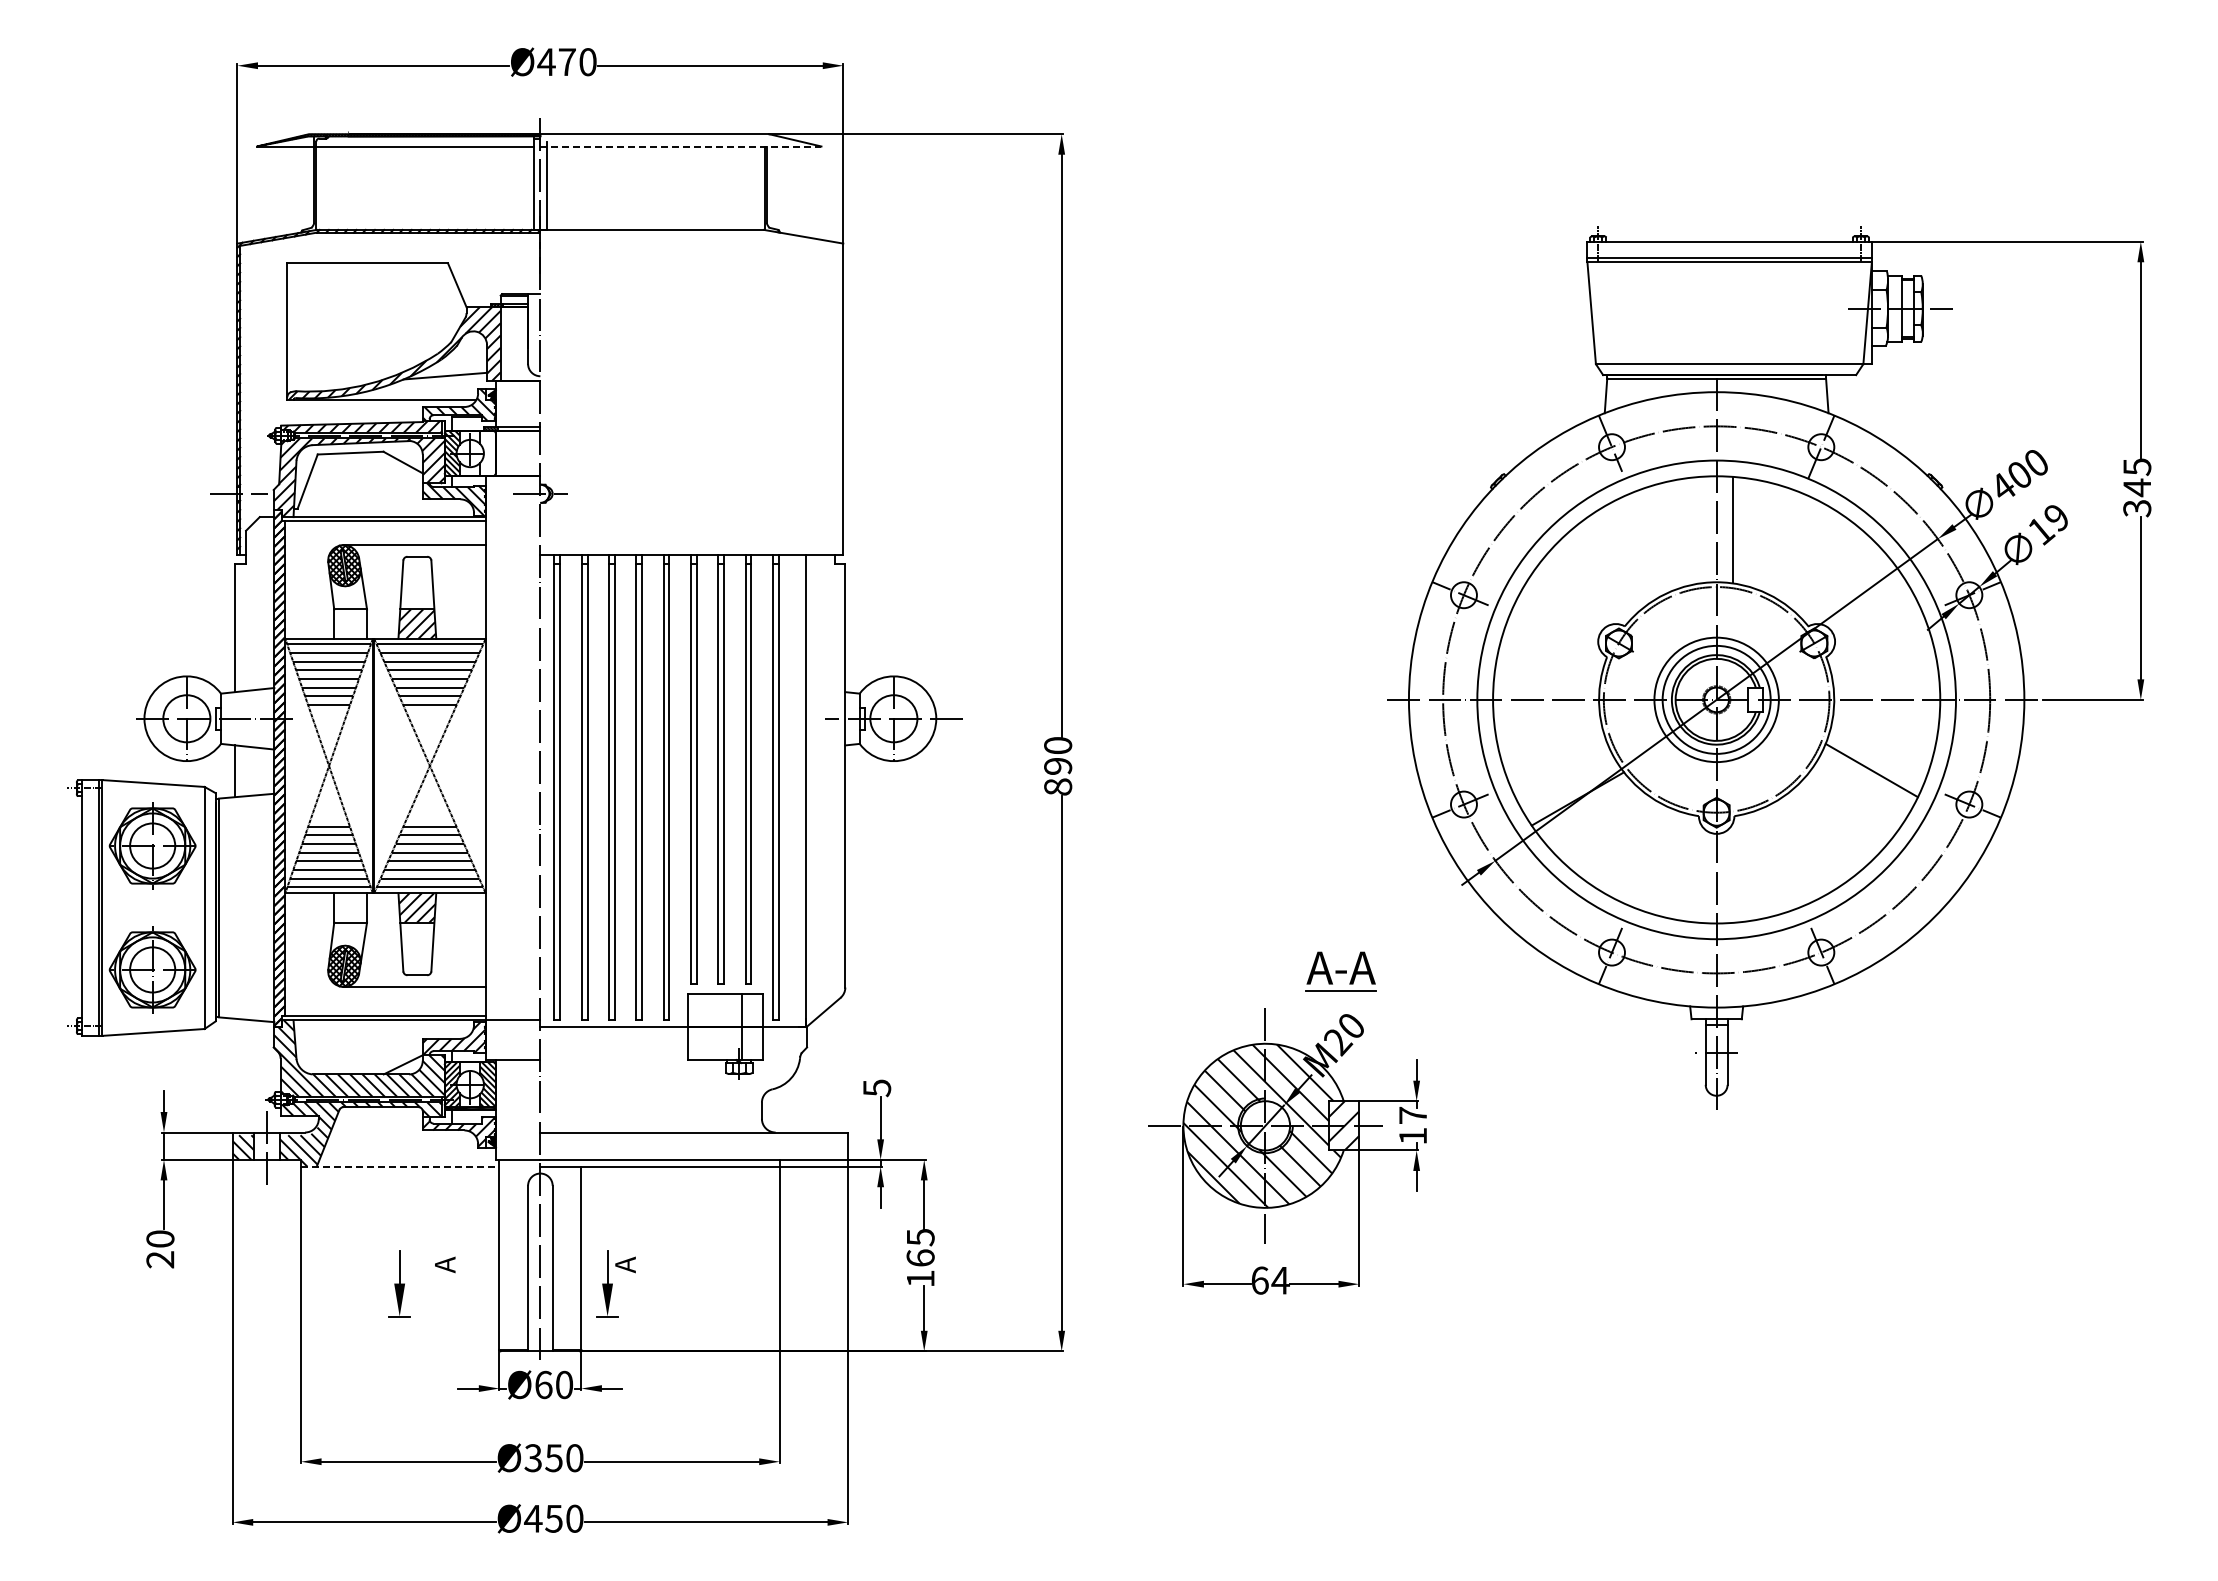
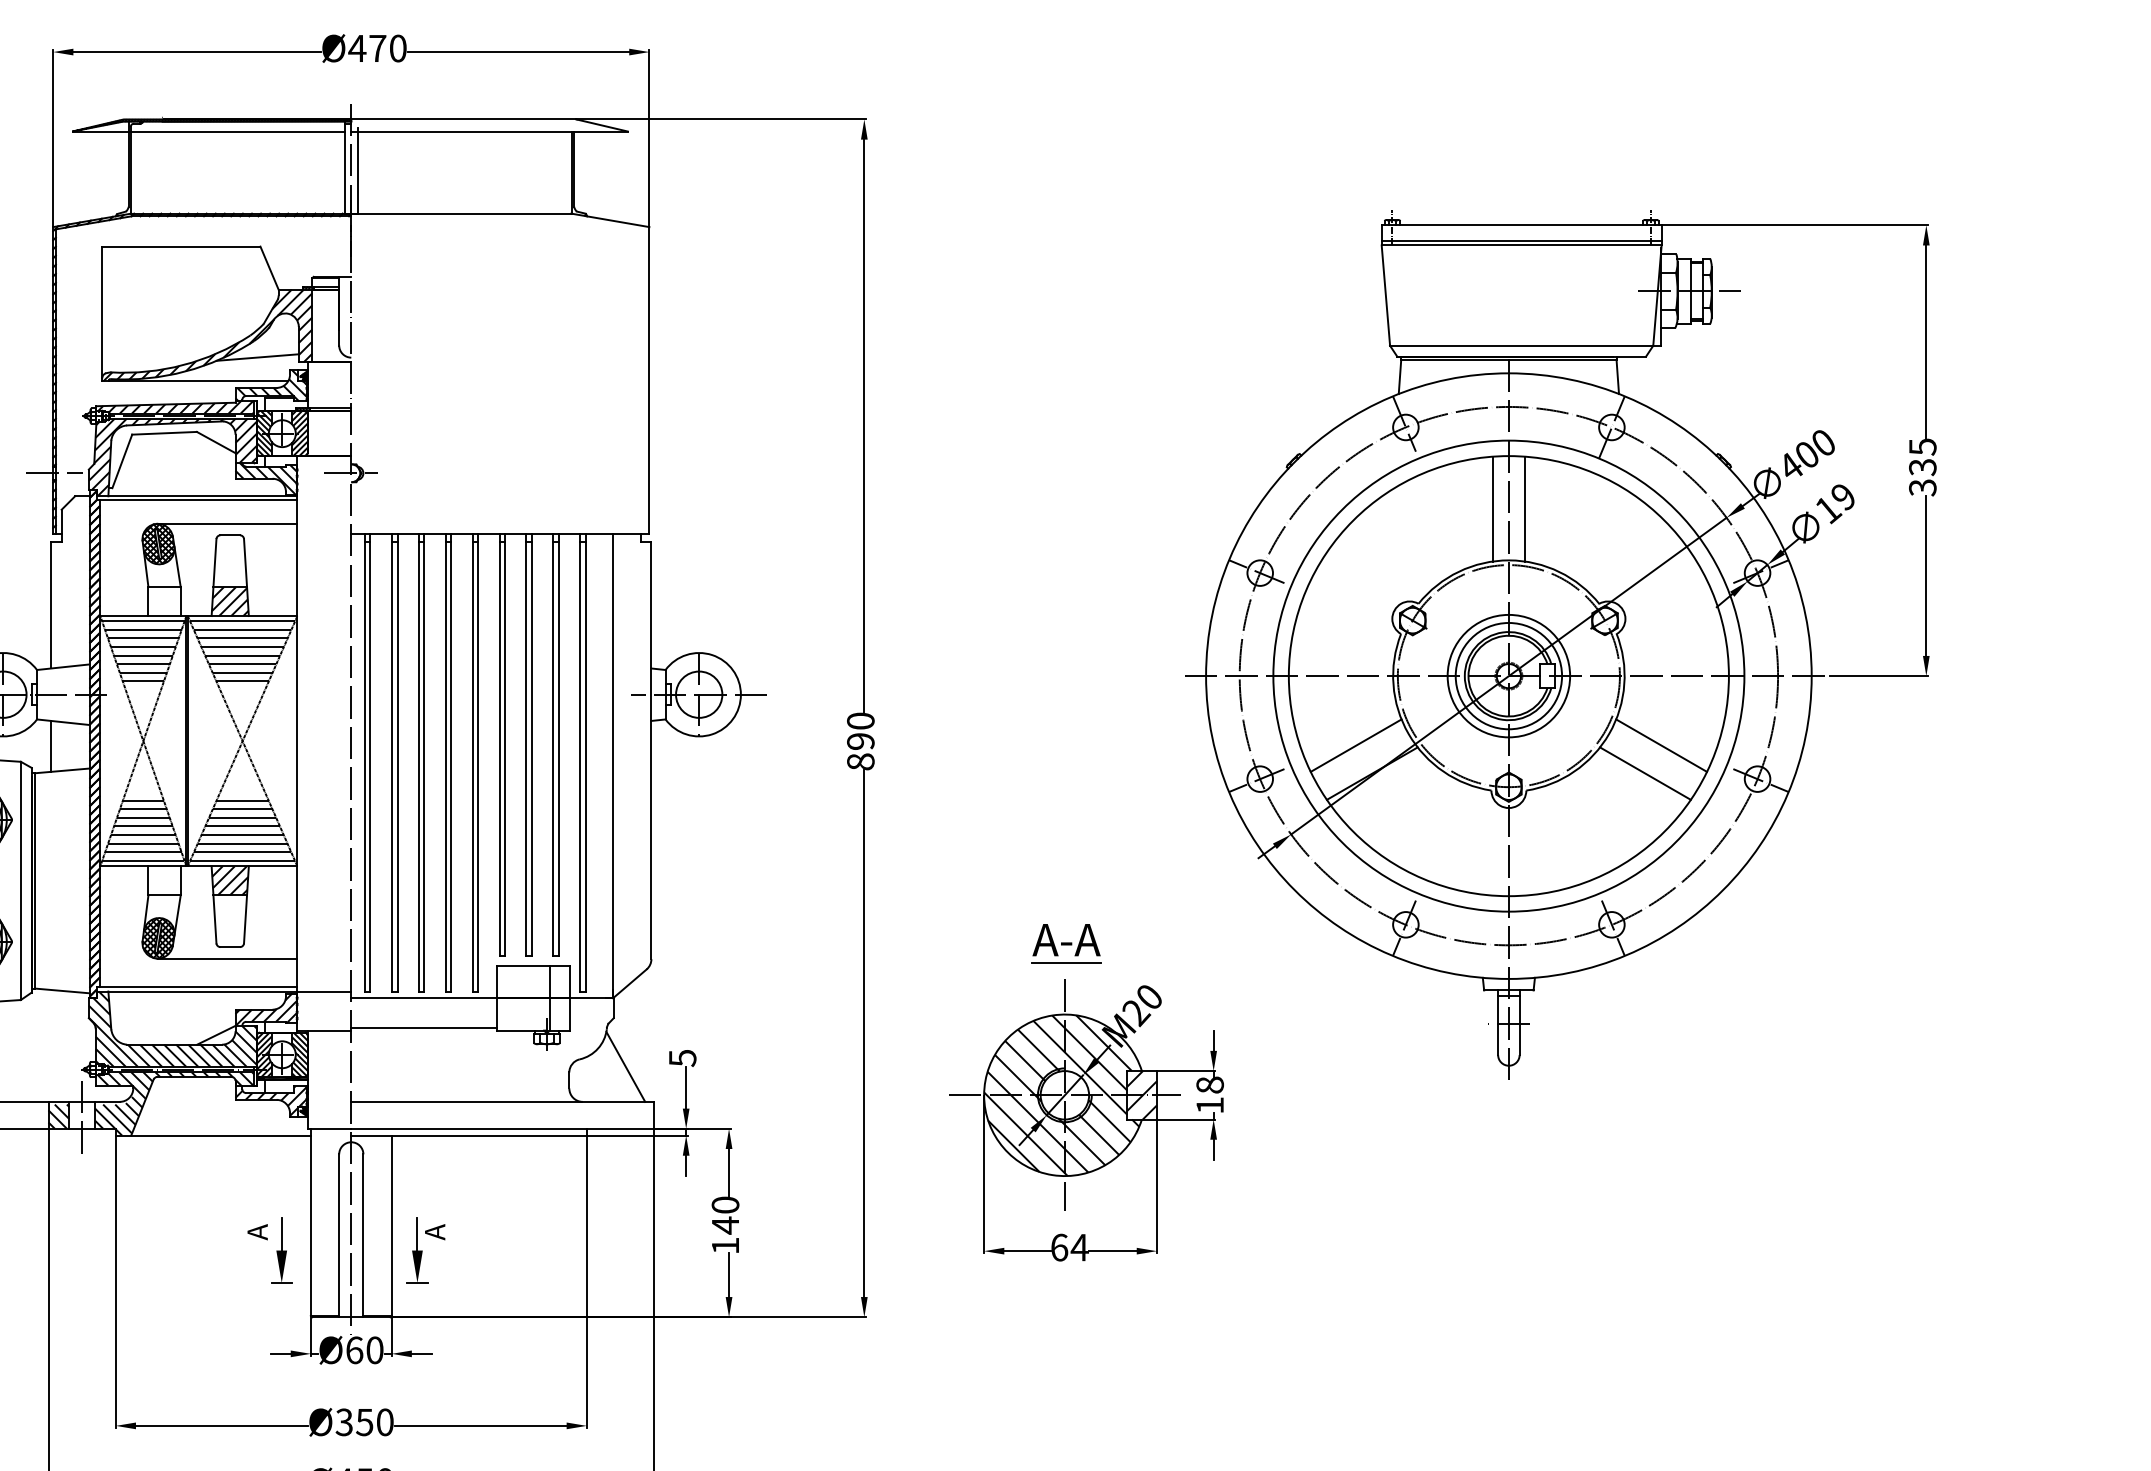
line: (680, 146) -> (489, 131), dashed -> solid
hatch: (487, 453) -> (299, 433), added
text: (2137, 487) -> (1923, 467), 345 -> 335
line: (1700, 529) -> (1492, 508), added
line: (1561, 770) -> (1356, 745), added
line: (1855, 798) -> (1645, 773), added
part: (1340, 971) -> (1065, 943), moved
line: (613, 1057) -> (423, 1028), added
line: (819, 1096) -> (625, 1066), added
text: (1413, 1114) -> (1210, 1084), 17 -> 18
line: (400, 1166) -> (213, 1135), dashed -> solid
text: (920, 1247) -> (725, 1215), 165 -> 140
part: (399, 1283) -> (281, 1250), moved

